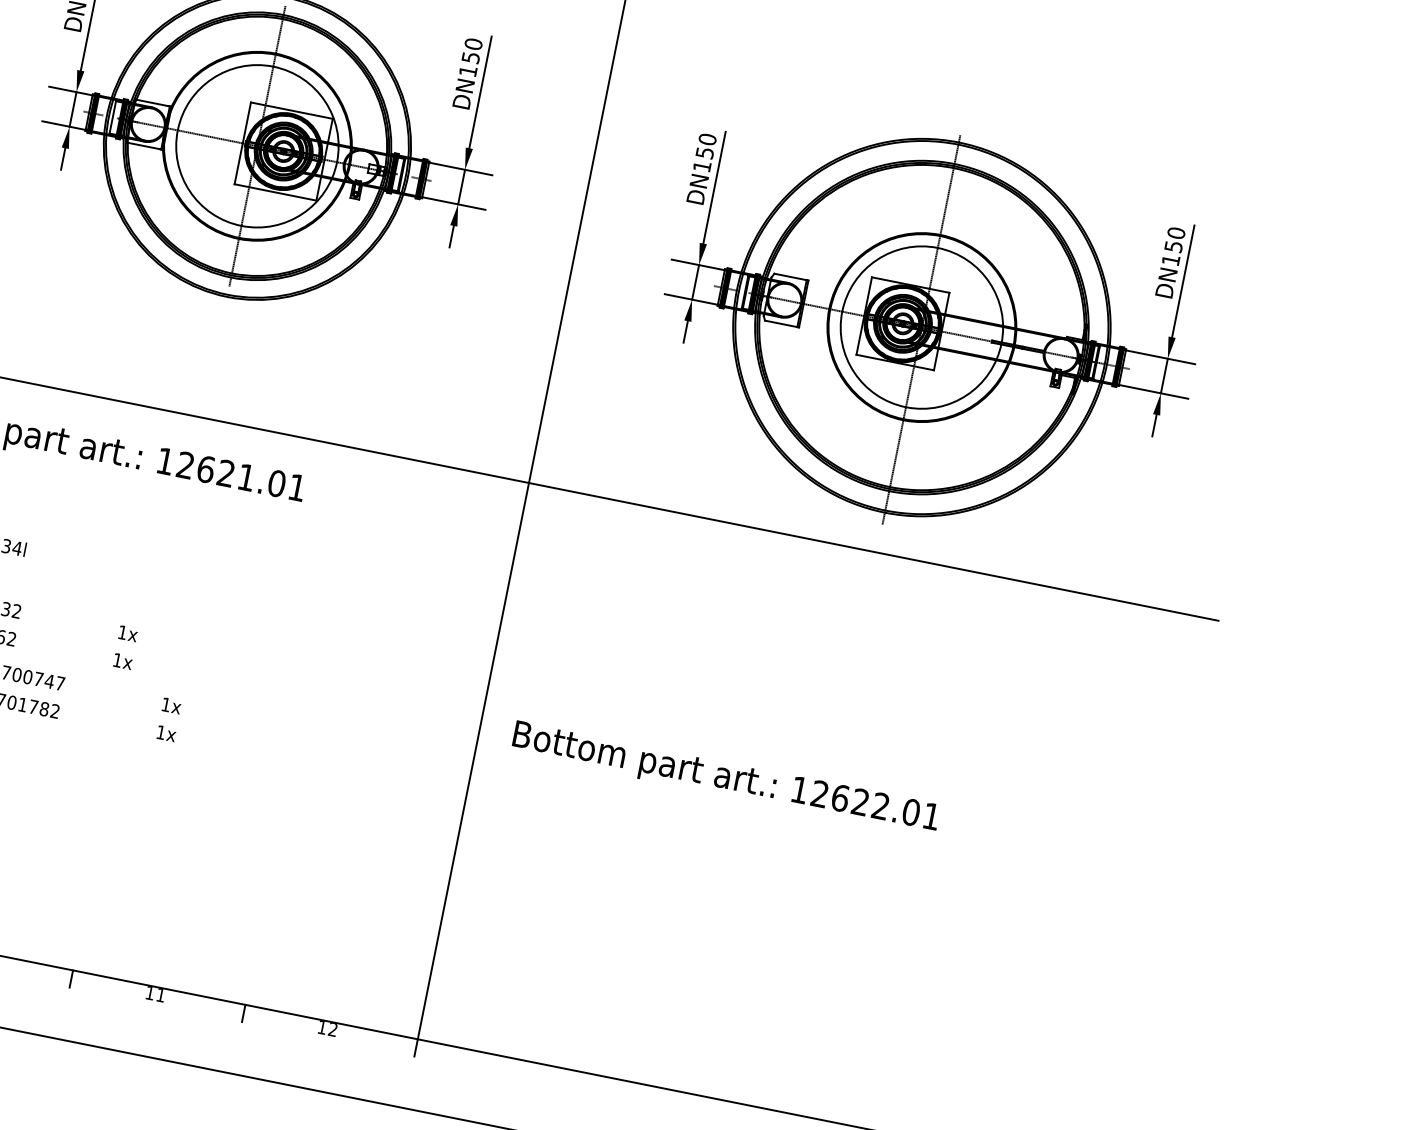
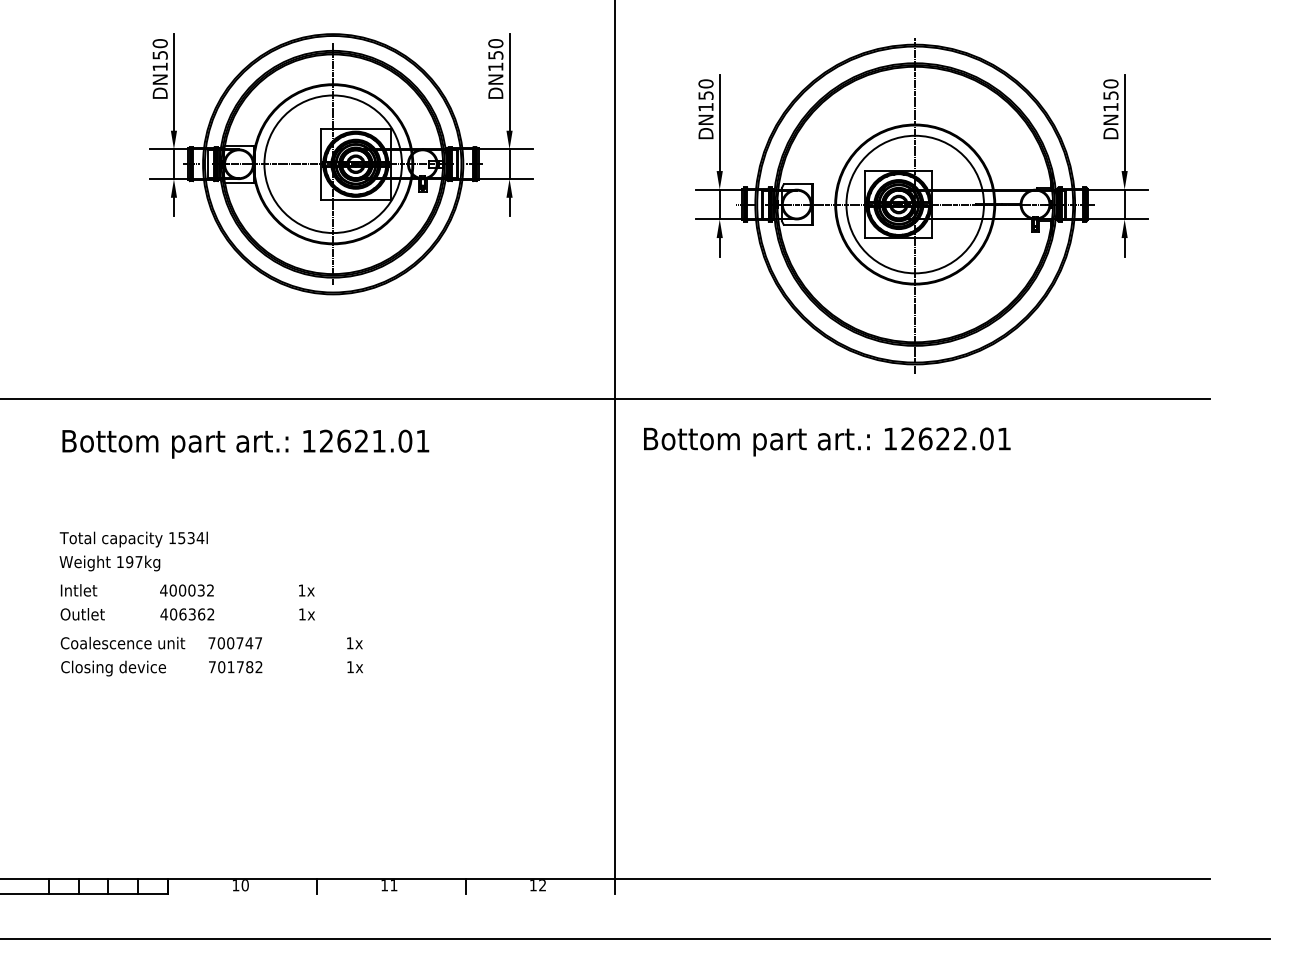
text: (726, 778) -> (827, 441), moved

